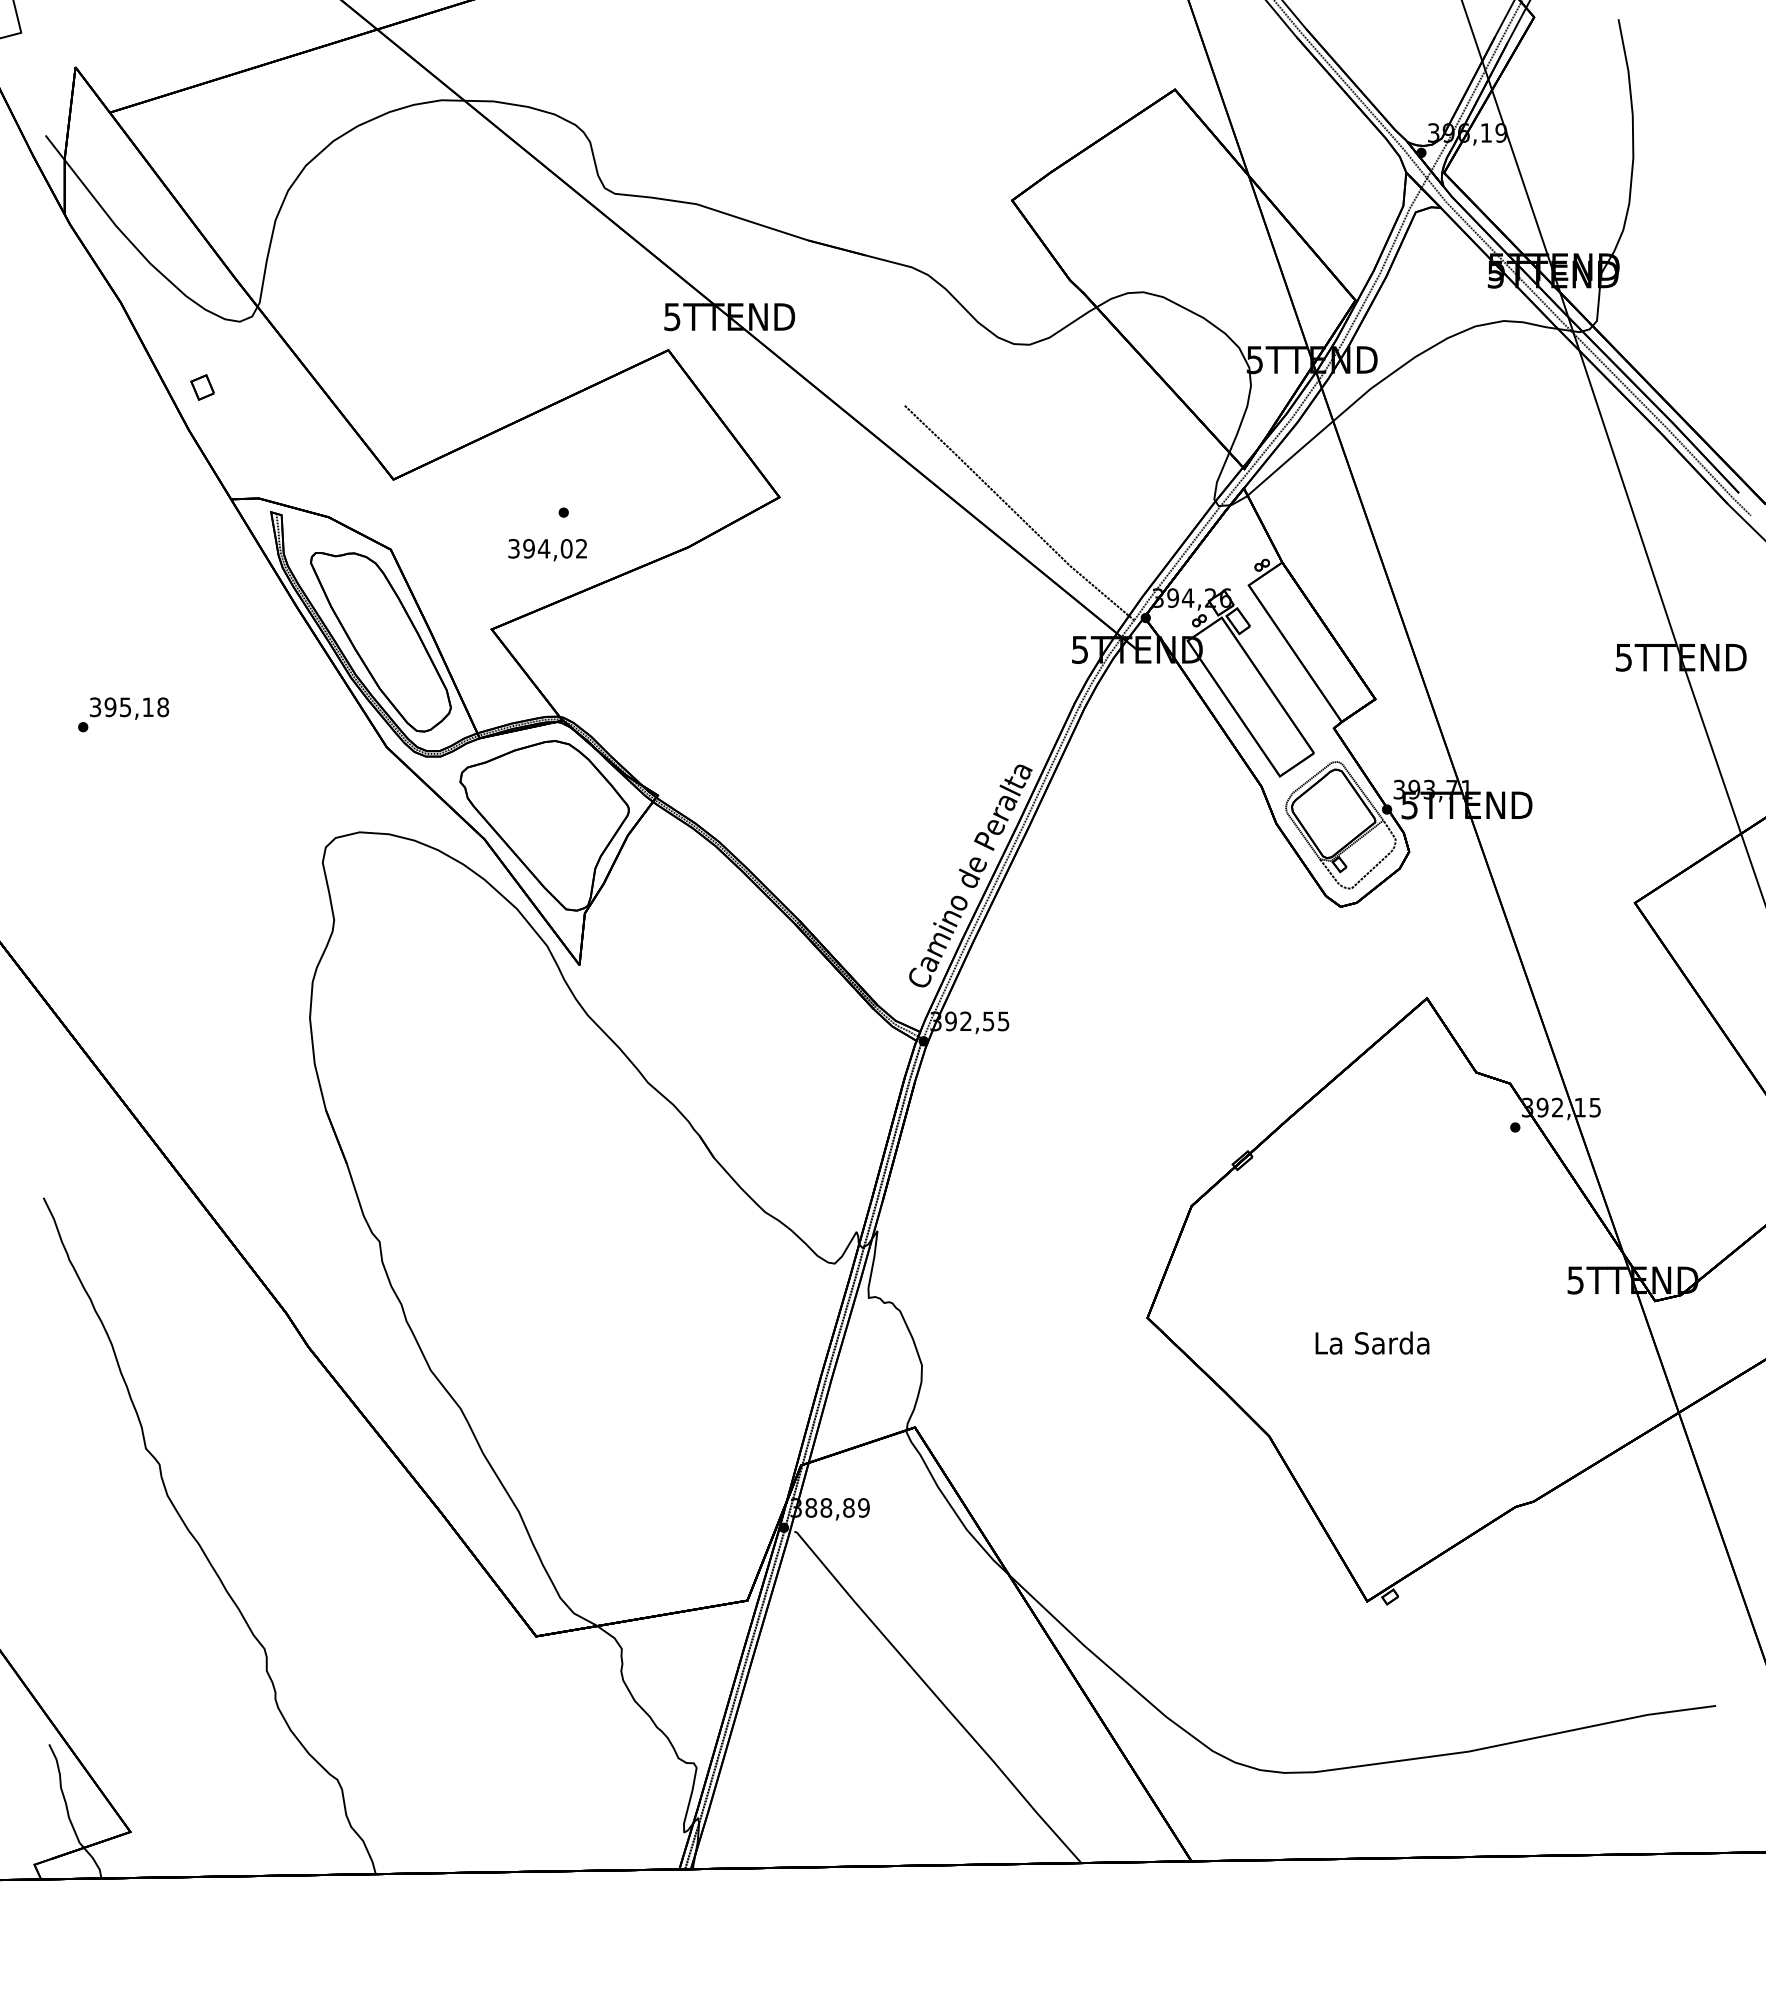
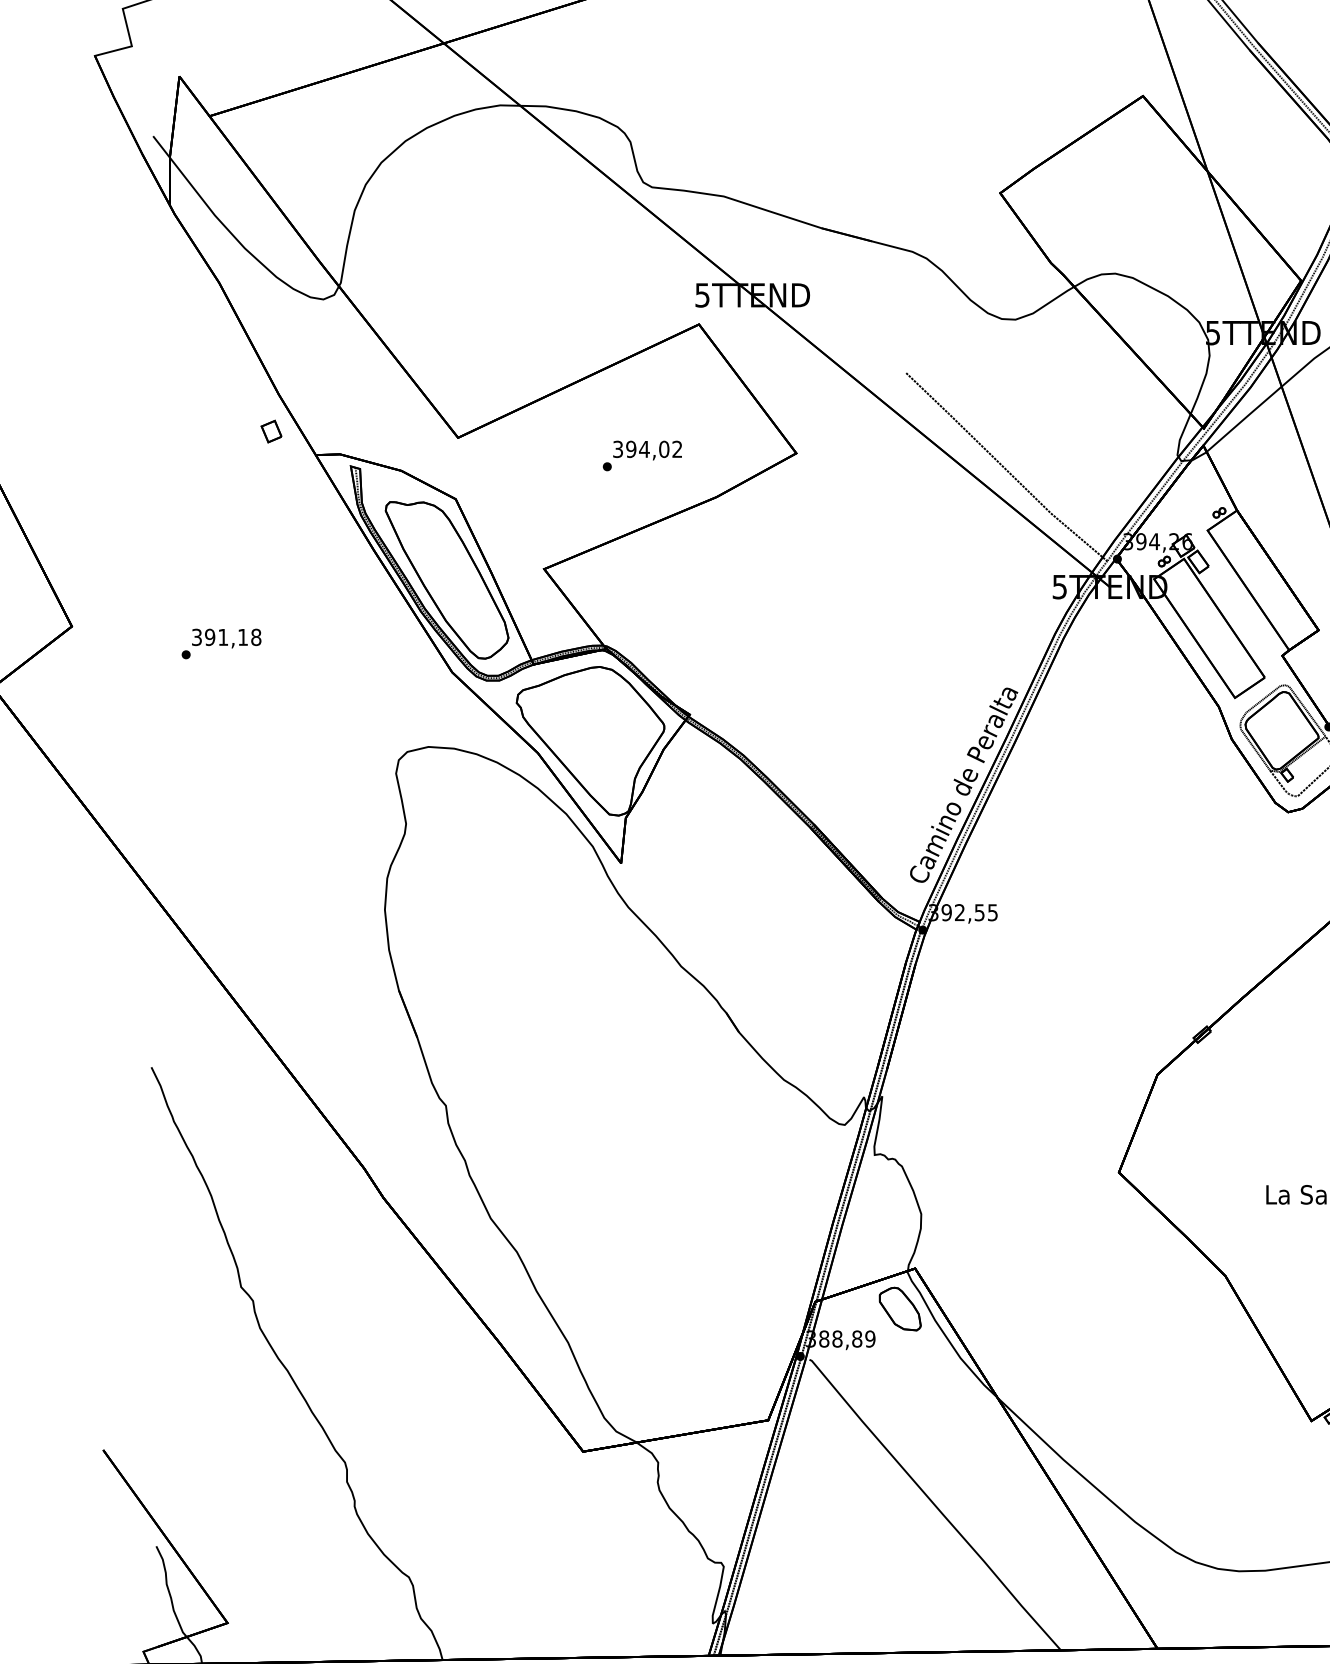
part: (202, 387) -> (271, 431), moved
text: (547, 550) -> (647, 450), moved
text: (125, 707) -> (223, 637), 395,18 -> 391,18
part: (897, 1473) -> (899, 1308), added

